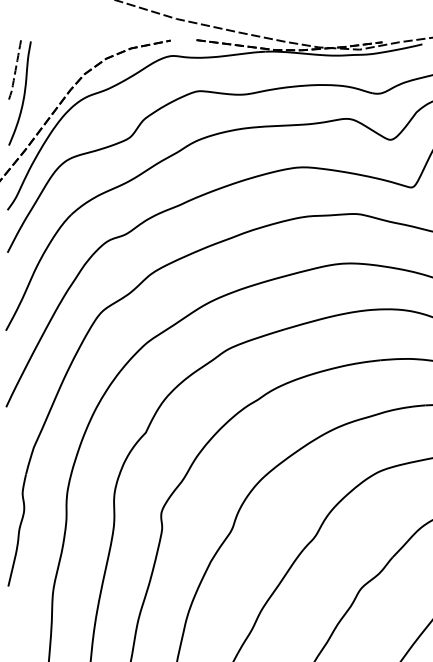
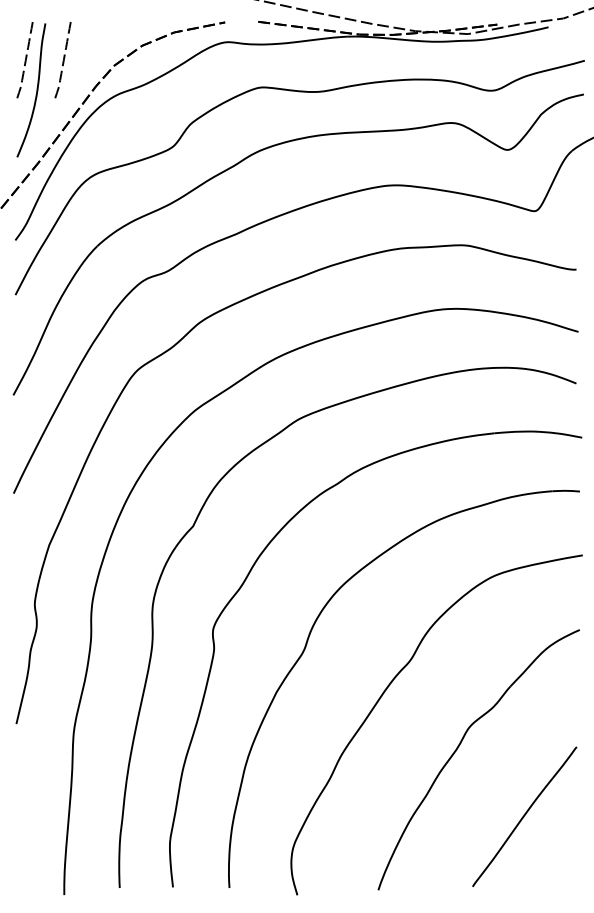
curve: (44, 70) -> (62, 60), added

